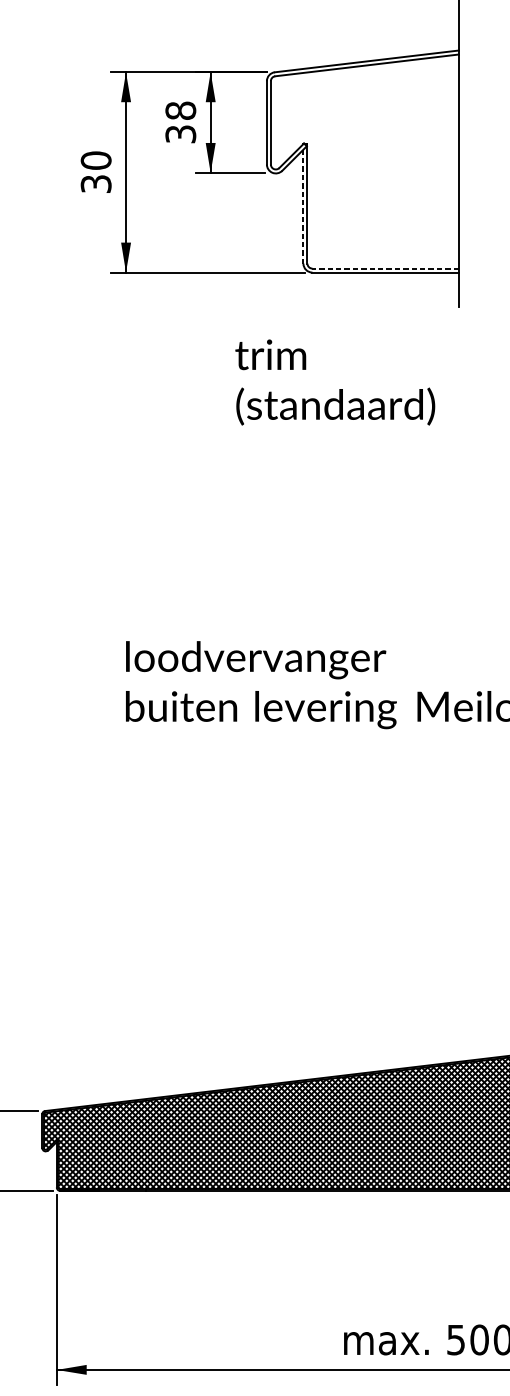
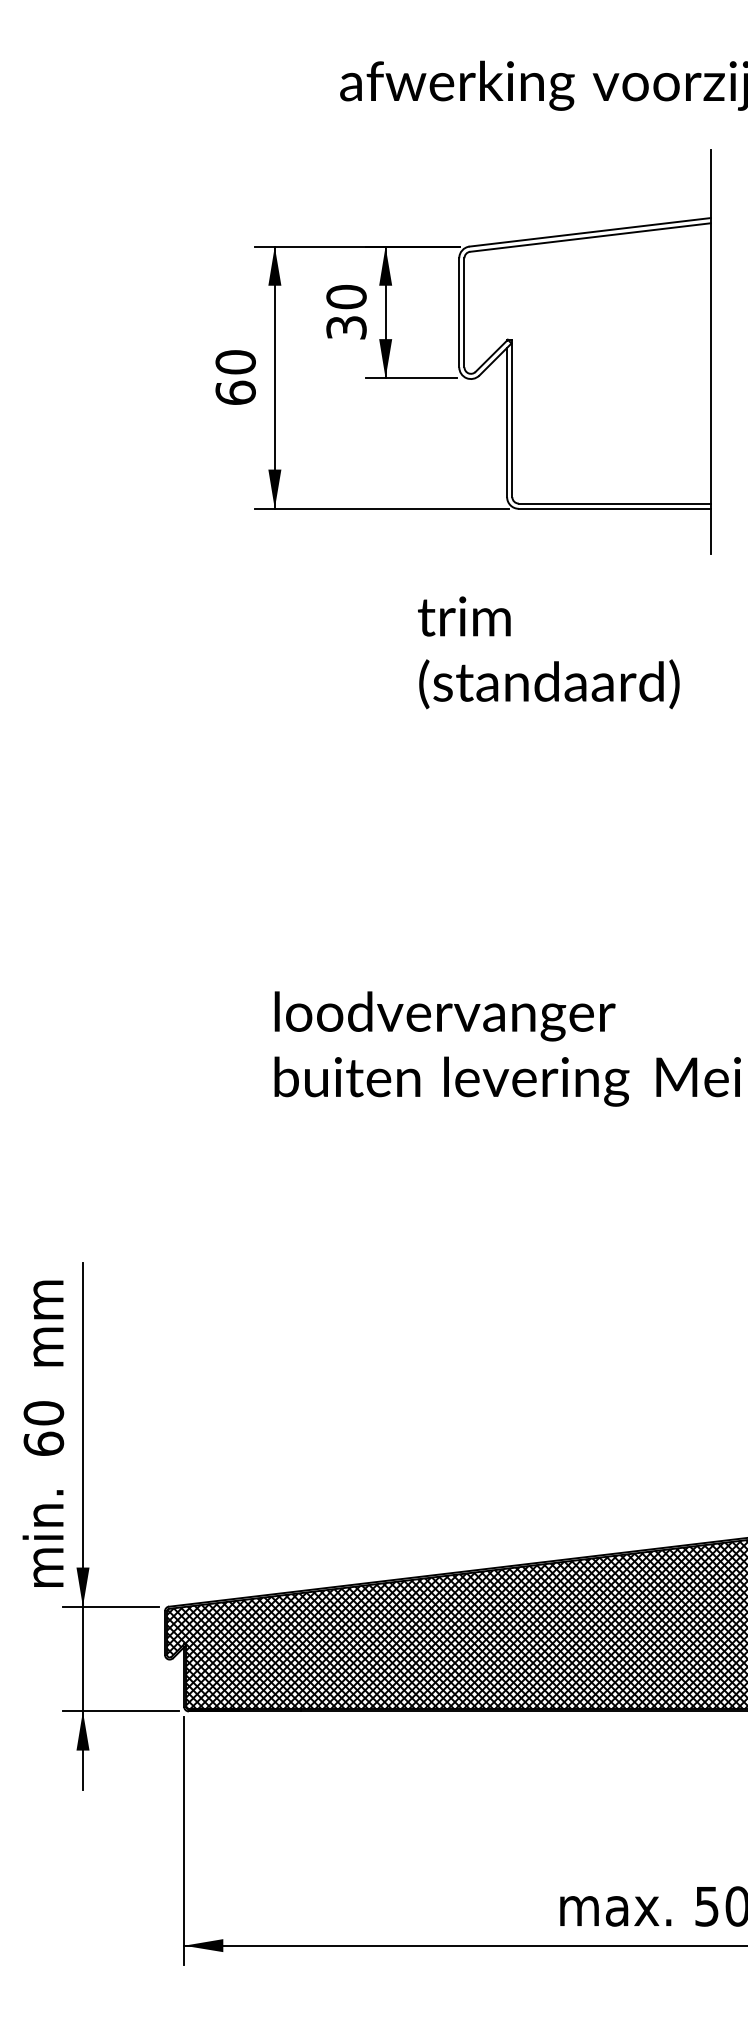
text: (180, 110) -> (346, 296), 38 -> 30
text: (96, 183) -> (235, 392), 30 -> 60
line: (303, 206) -> (507, 422), dashed -> solid
line: (385, 268) -> (614, 503), dashed -> solid

